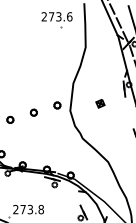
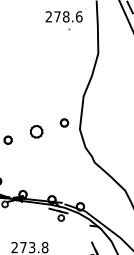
text: (58, 16) -> (65, 16), 273.6 -> 278.6
part: (100, 103) -> (116, 120), removed
part: (33, 112) -> (35, 131), size x1.6

